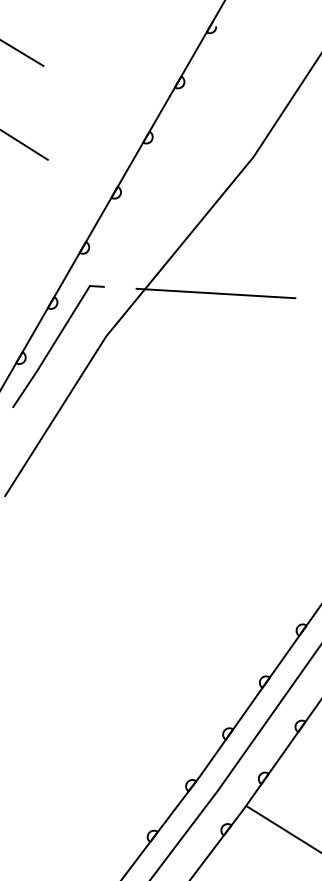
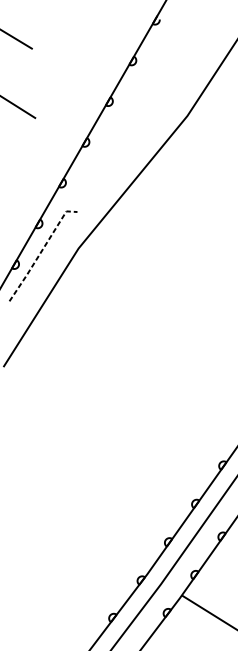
line: (215, 293) -> (159, 216), removed
line: (55, 340) -> (41, 251), solid -> dashed

